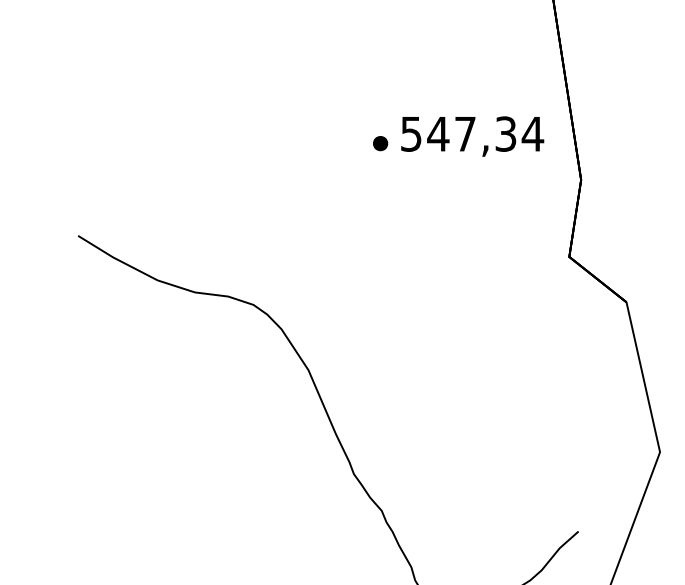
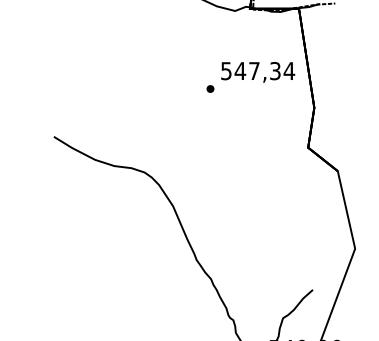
text: (473, 136) -> (258, 72), moved

